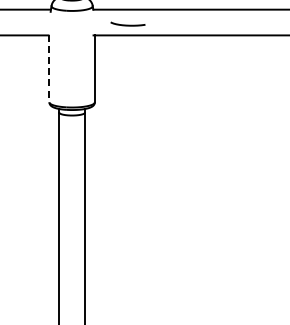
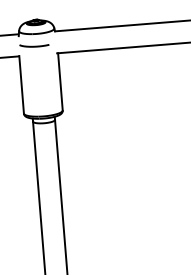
curve: (127, 24) -> (34, 45), moved
line: (49, 68) -> (21, 84), dashed -> solid

